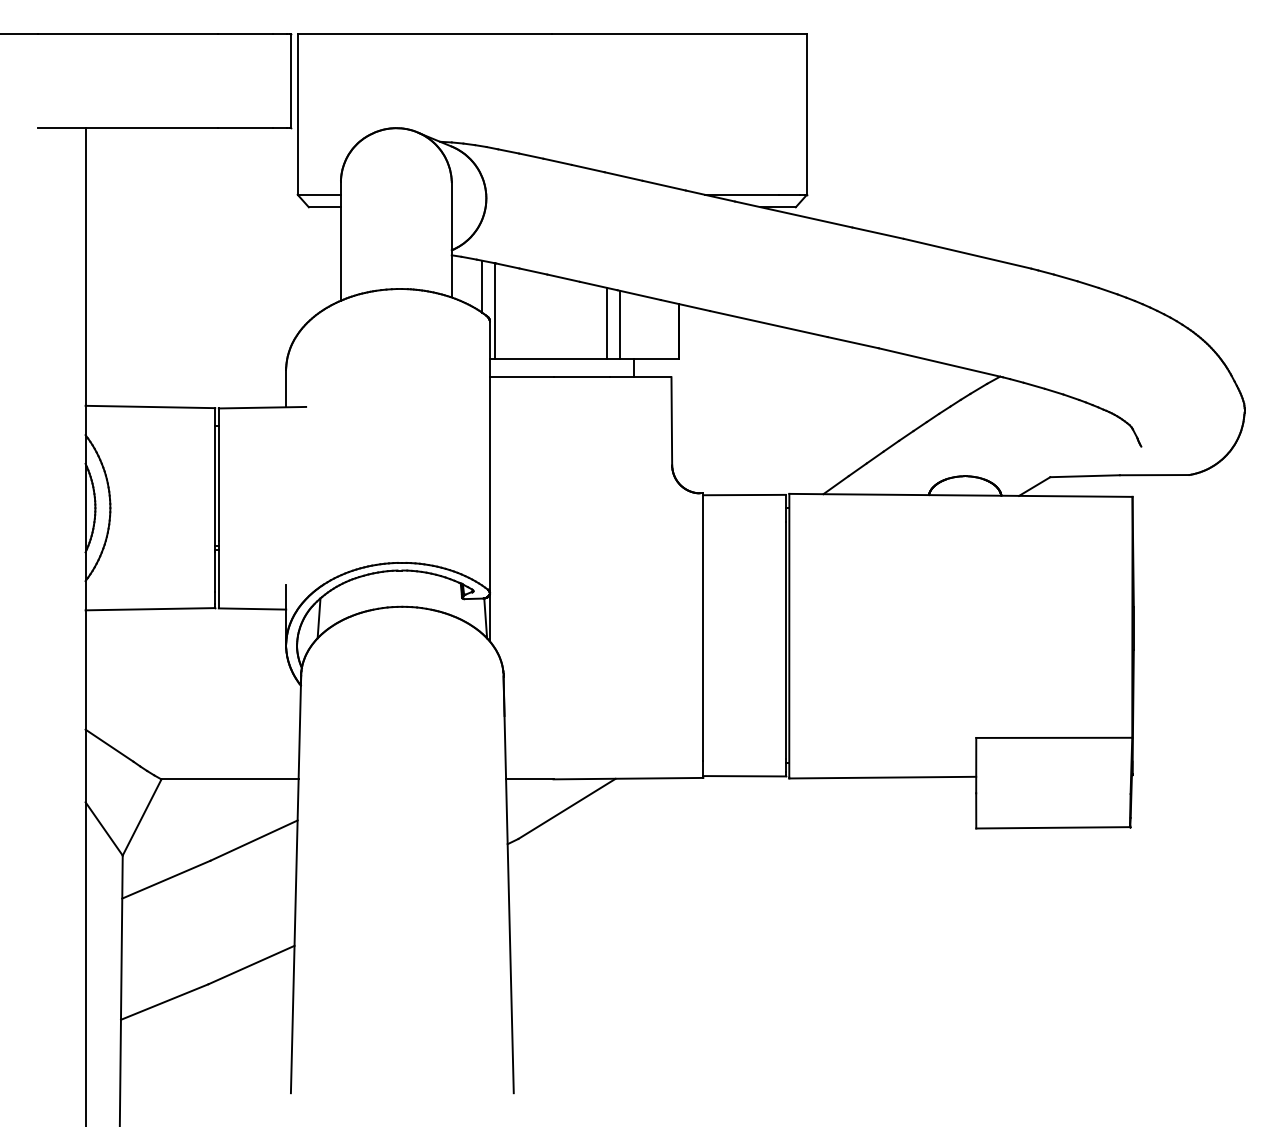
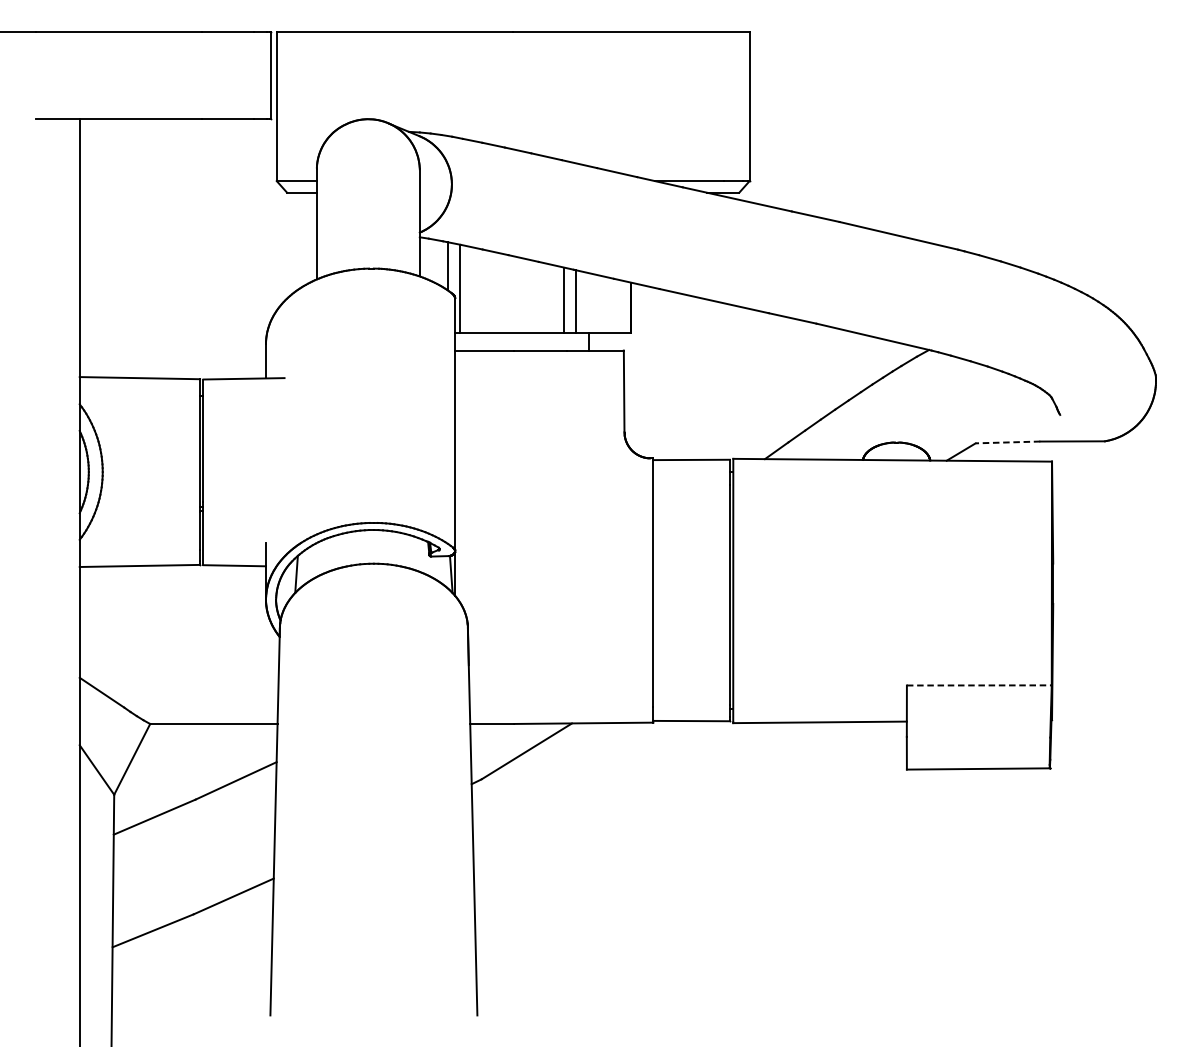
line: (1085, 476) -> (1008, 442), solid -> dashed
line: (1054, 737) -> (979, 685), solid -> dashed

